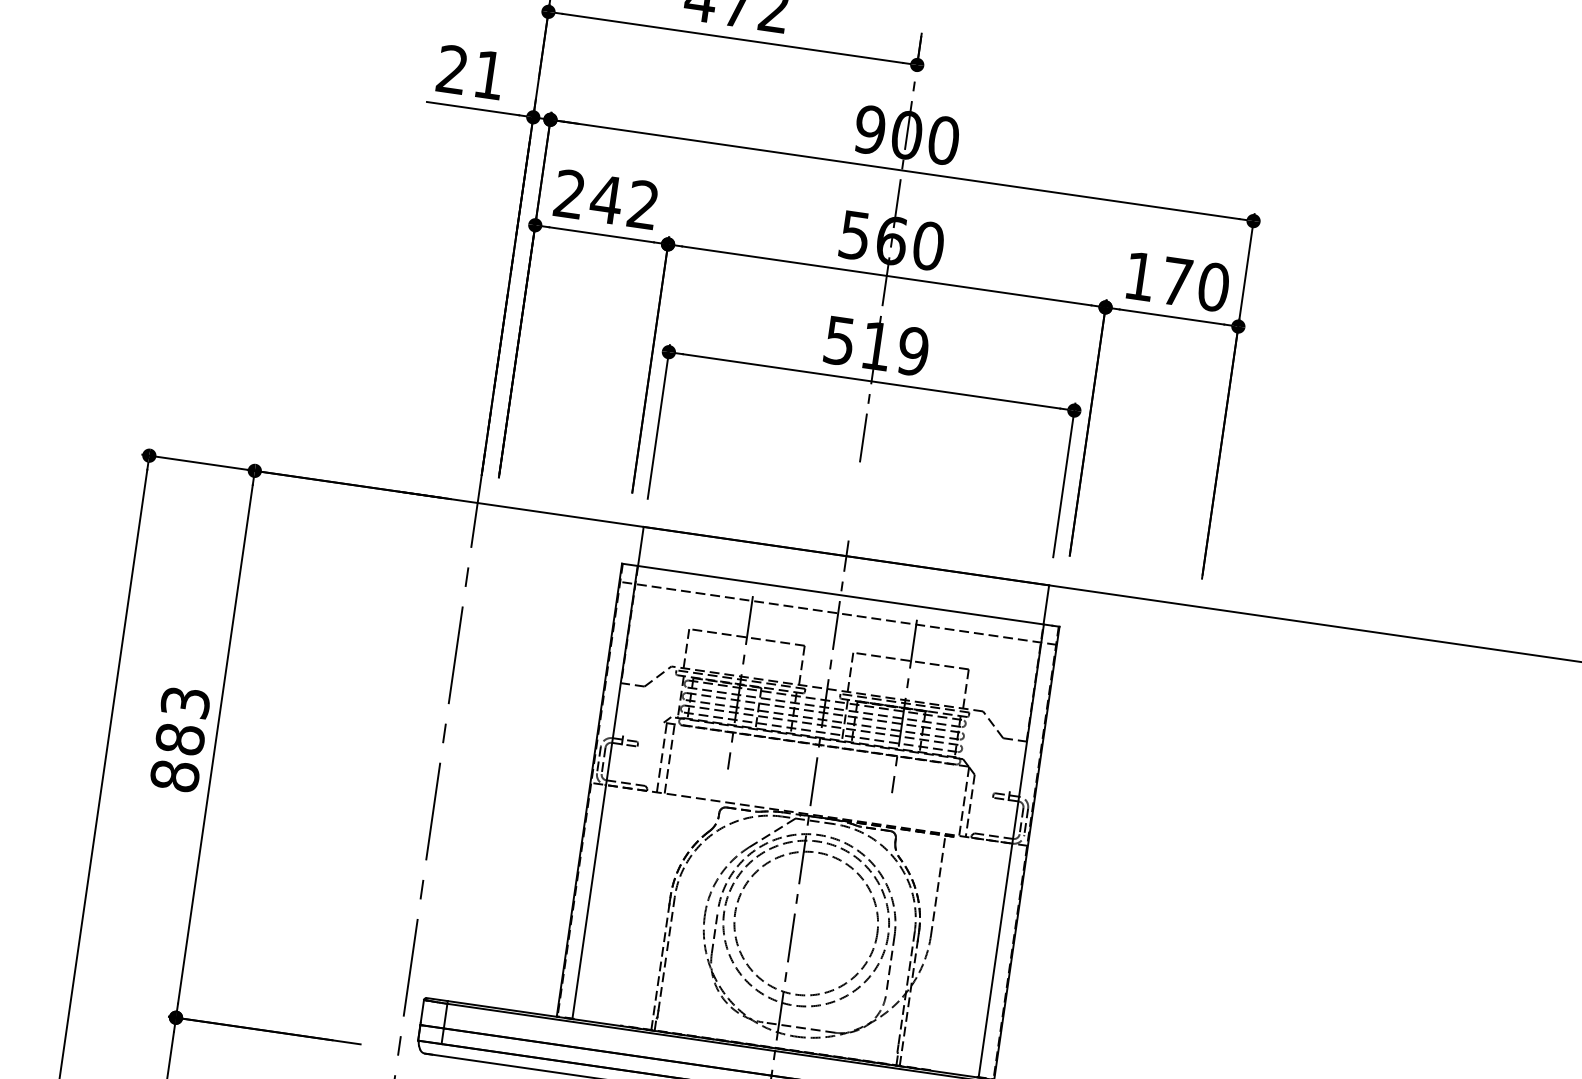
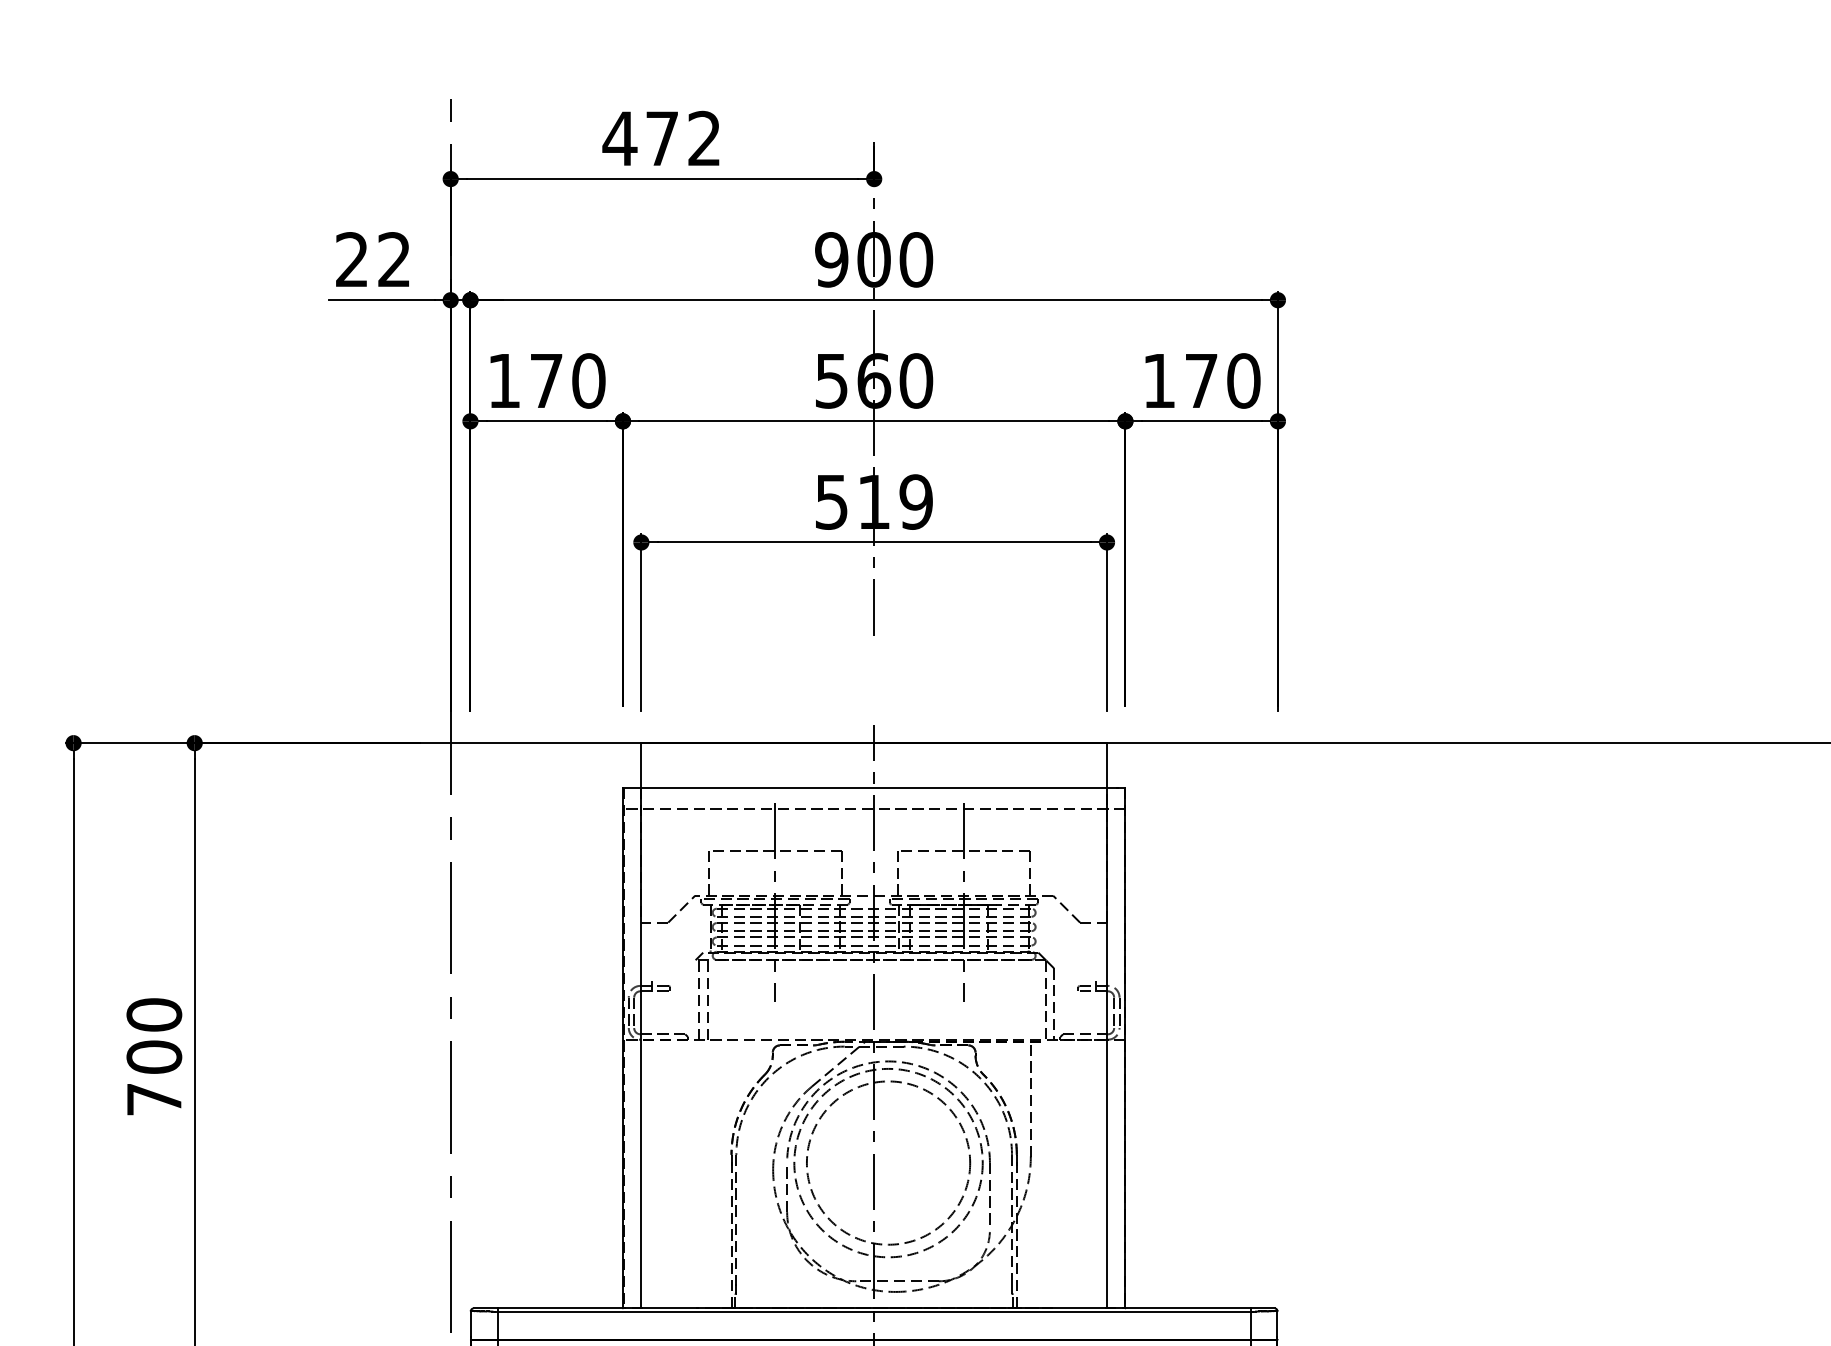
text: (488, 74) -> (393, 259), 21 -> 22
text: (606, 199) -> (546, 380), 242 -> 170
text: (180, 738) -> (154, 1056), 883 -> 700

